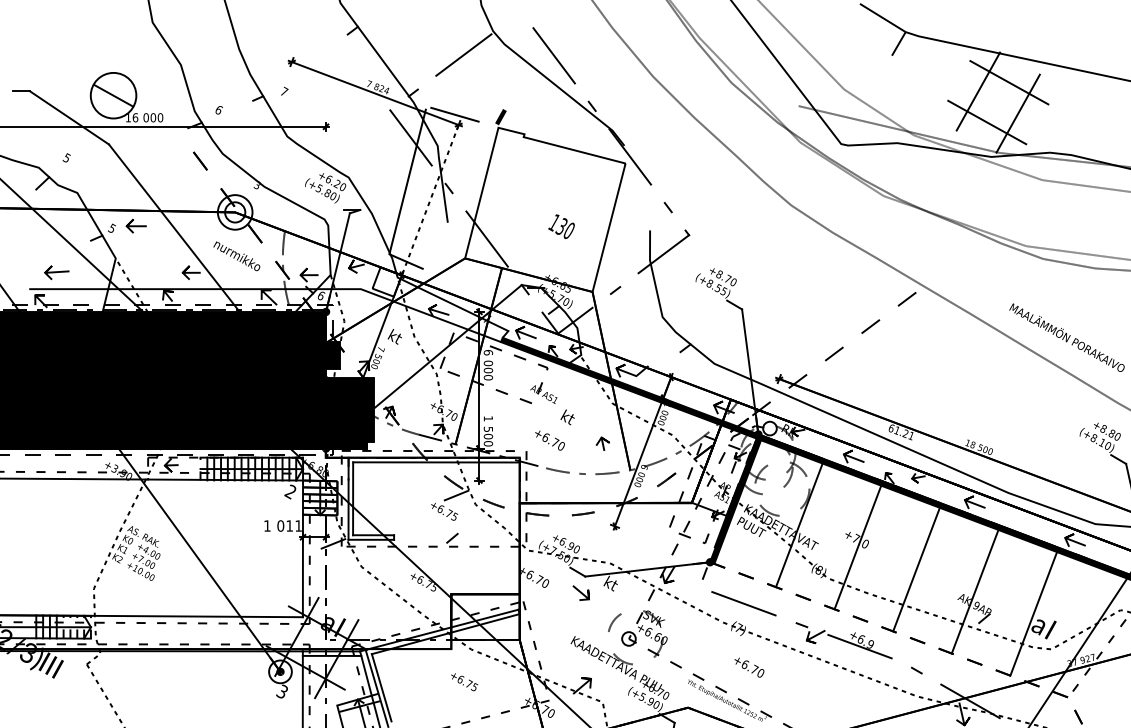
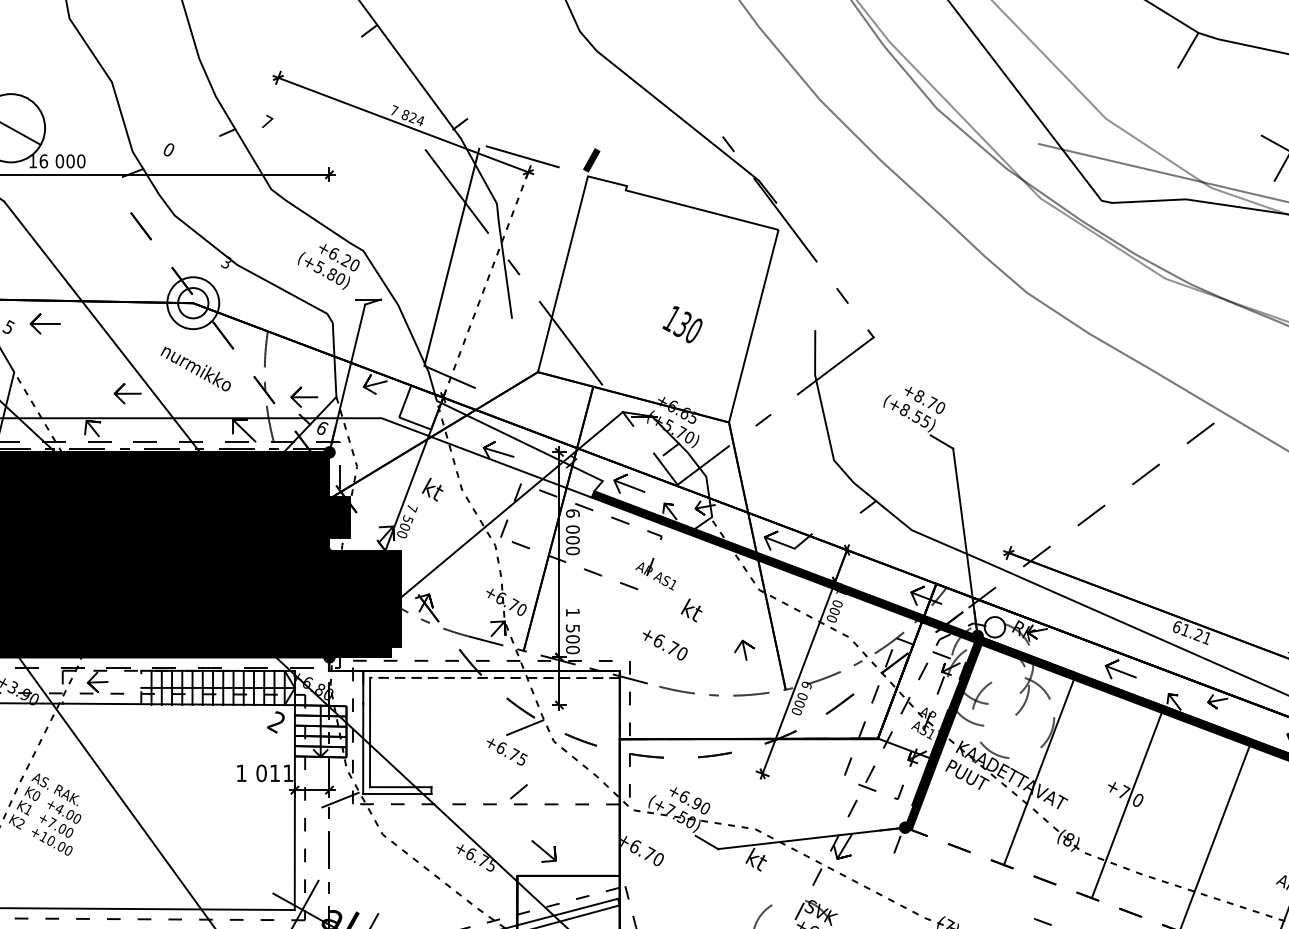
line: (463, 54) -> (535, 66), removed
line: (553, 55) -> (670, 67), removed
text: (219, 109) -> (169, 148), 6 -> 0
line: (435, 462) -> (493, 678), solid -> dashed
line: (580, 592) -> (543, 850), moved
line: (743, 603) -> (955, 889), removed

